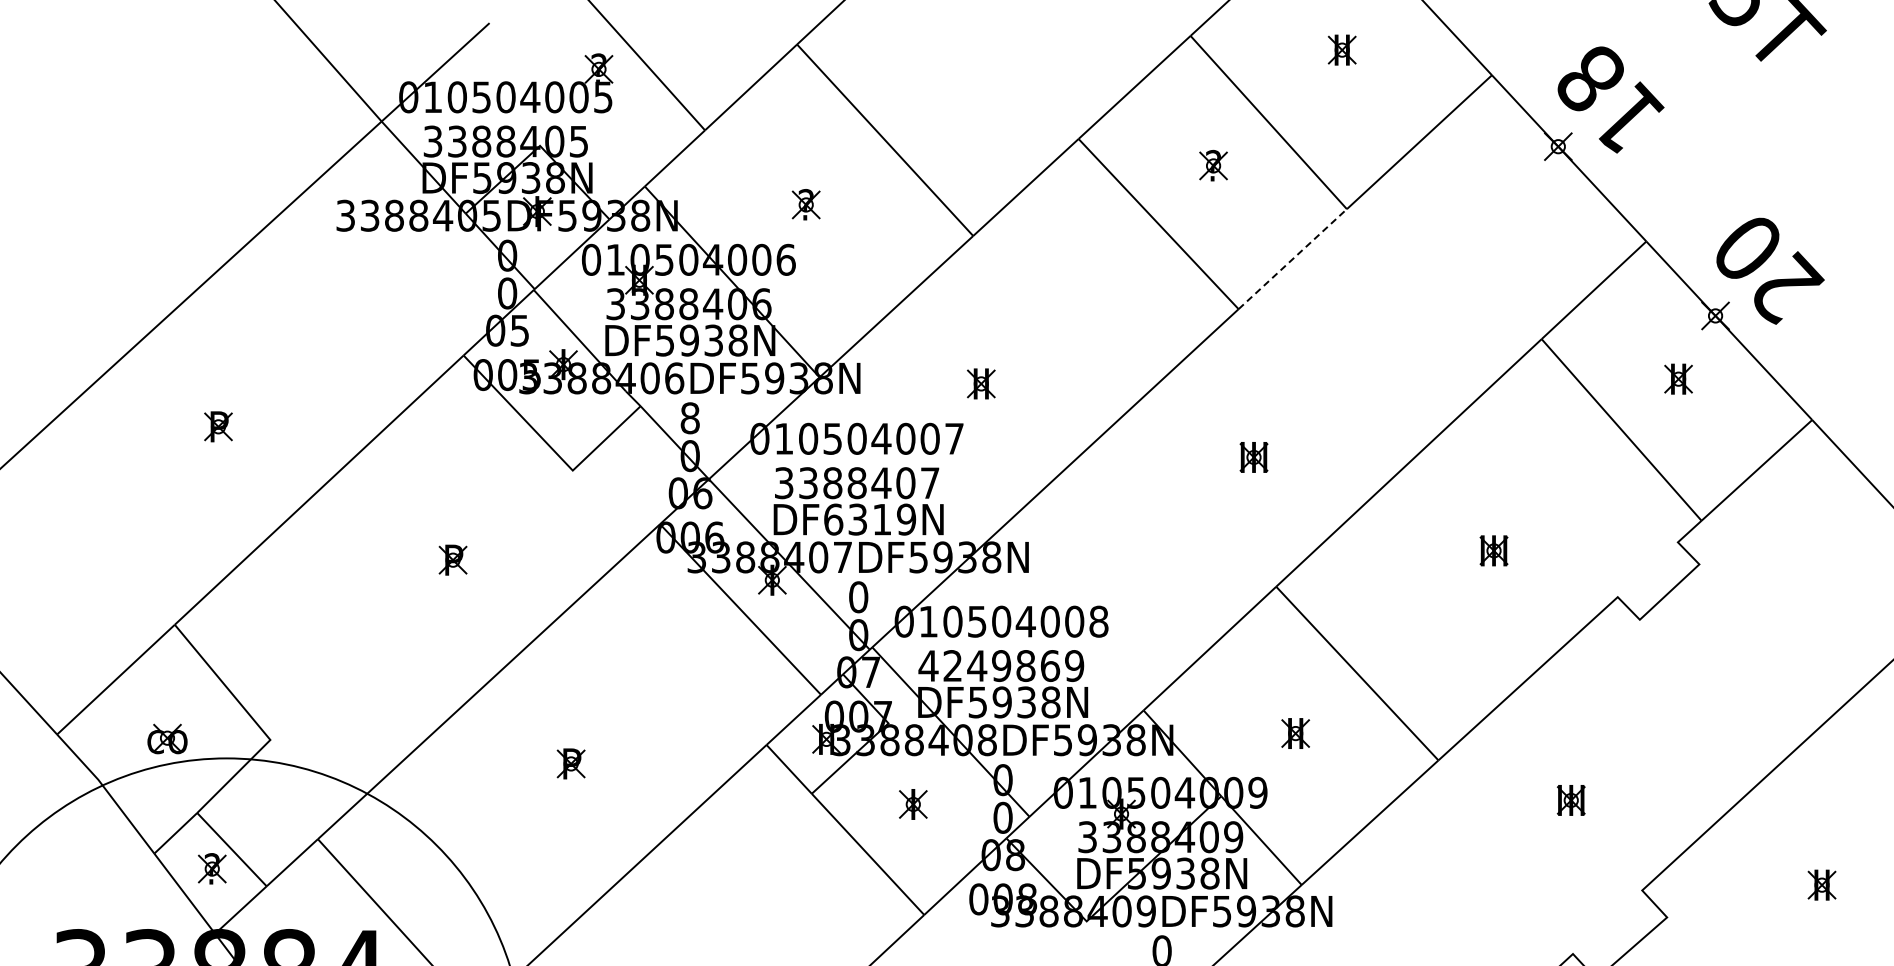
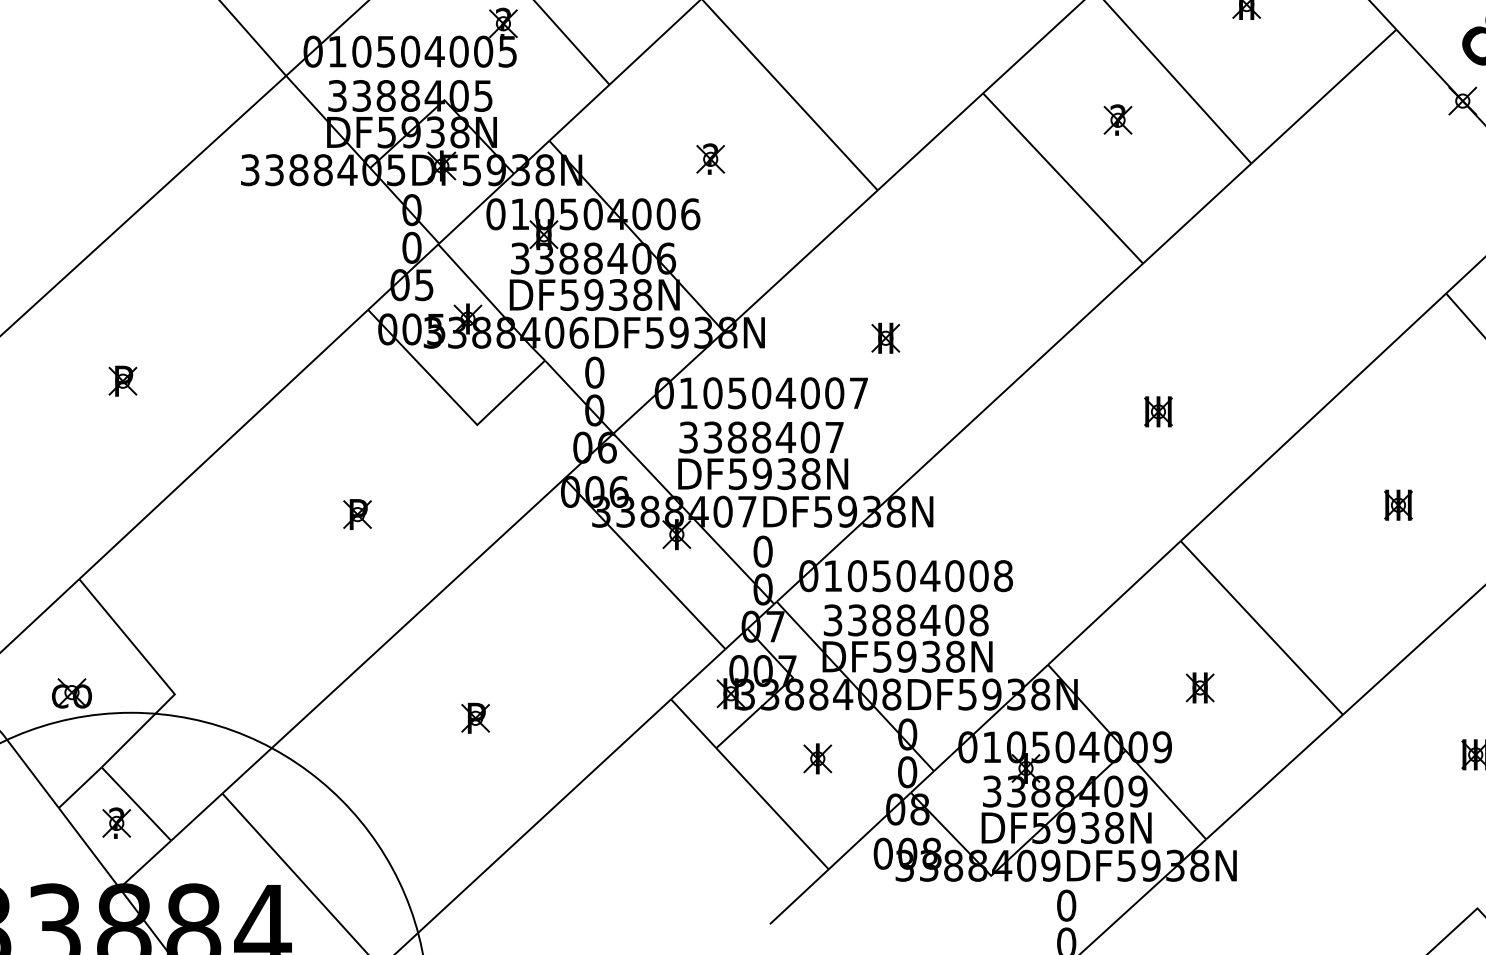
line: (1292, 259) -> (1196, 213), dashed -> solid
text: (689, 418) -> (593, 372), 8 -> 0
text: (870, 519) -> (774, 473), DF6319N -> DF5938N
text: (1001, 666) -> (905, 620), 4249869 -> 3388408

